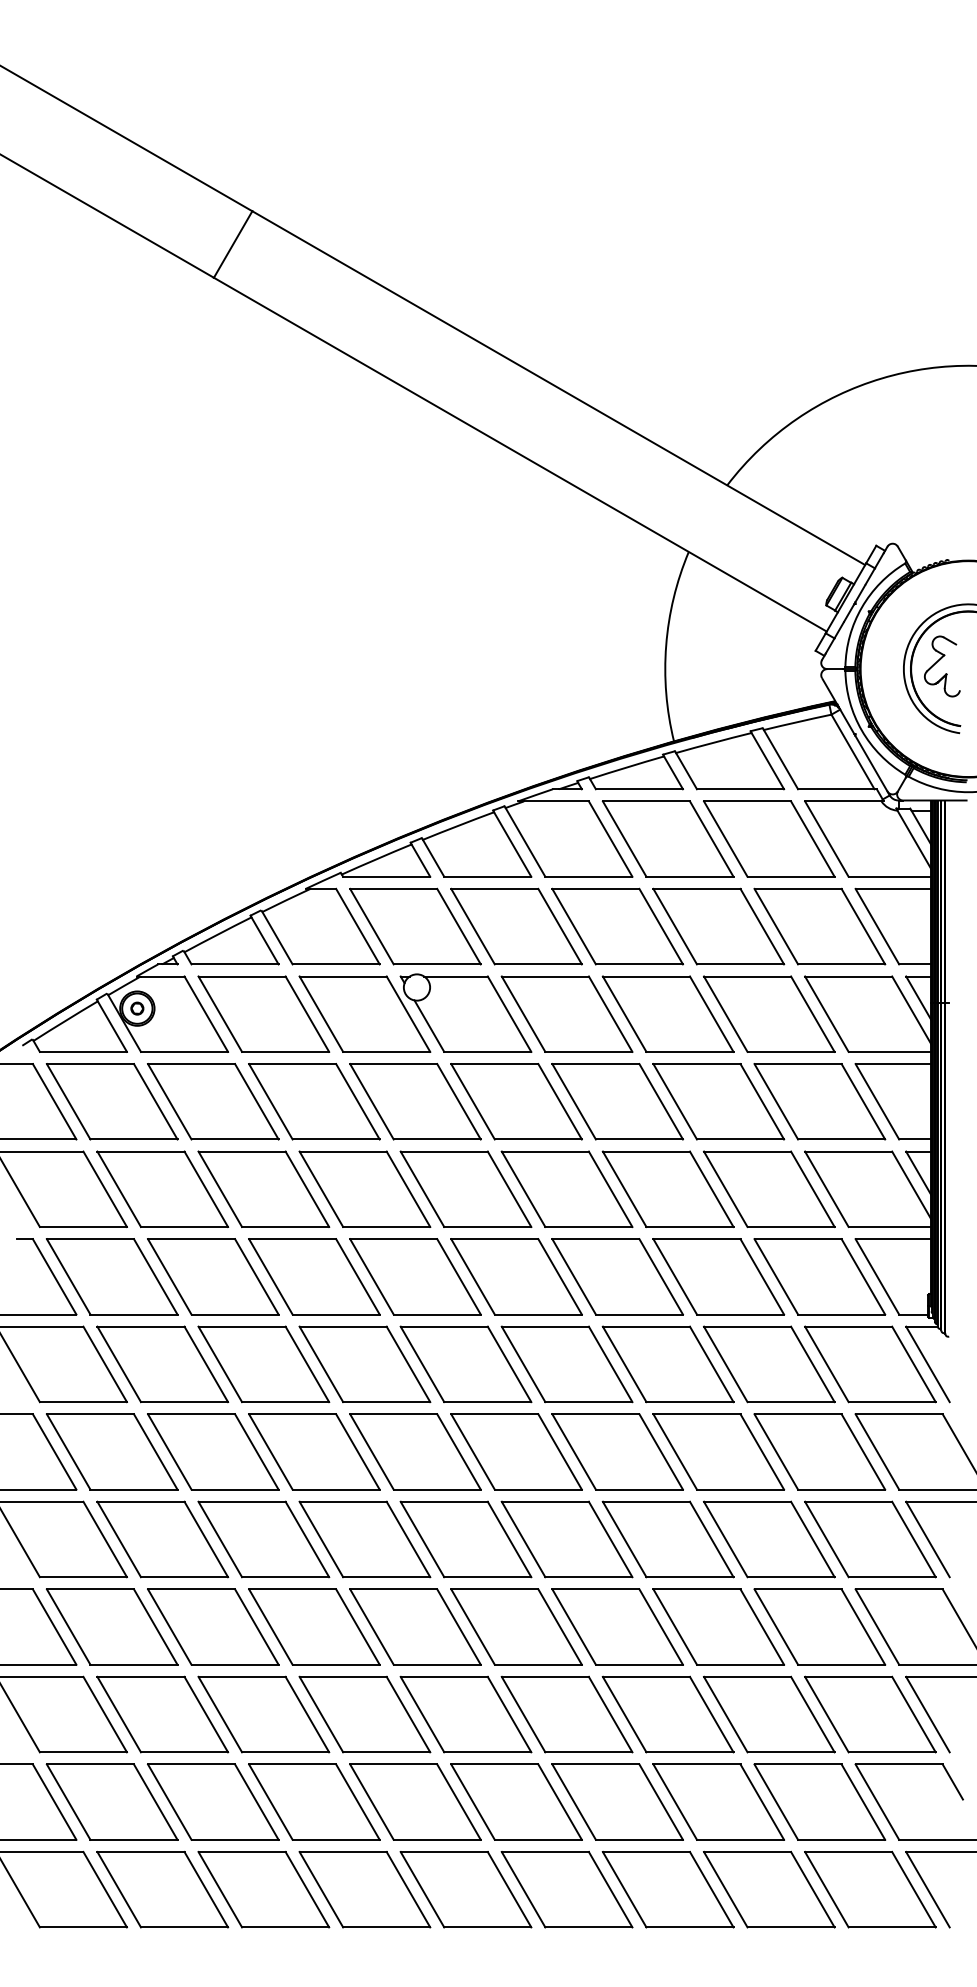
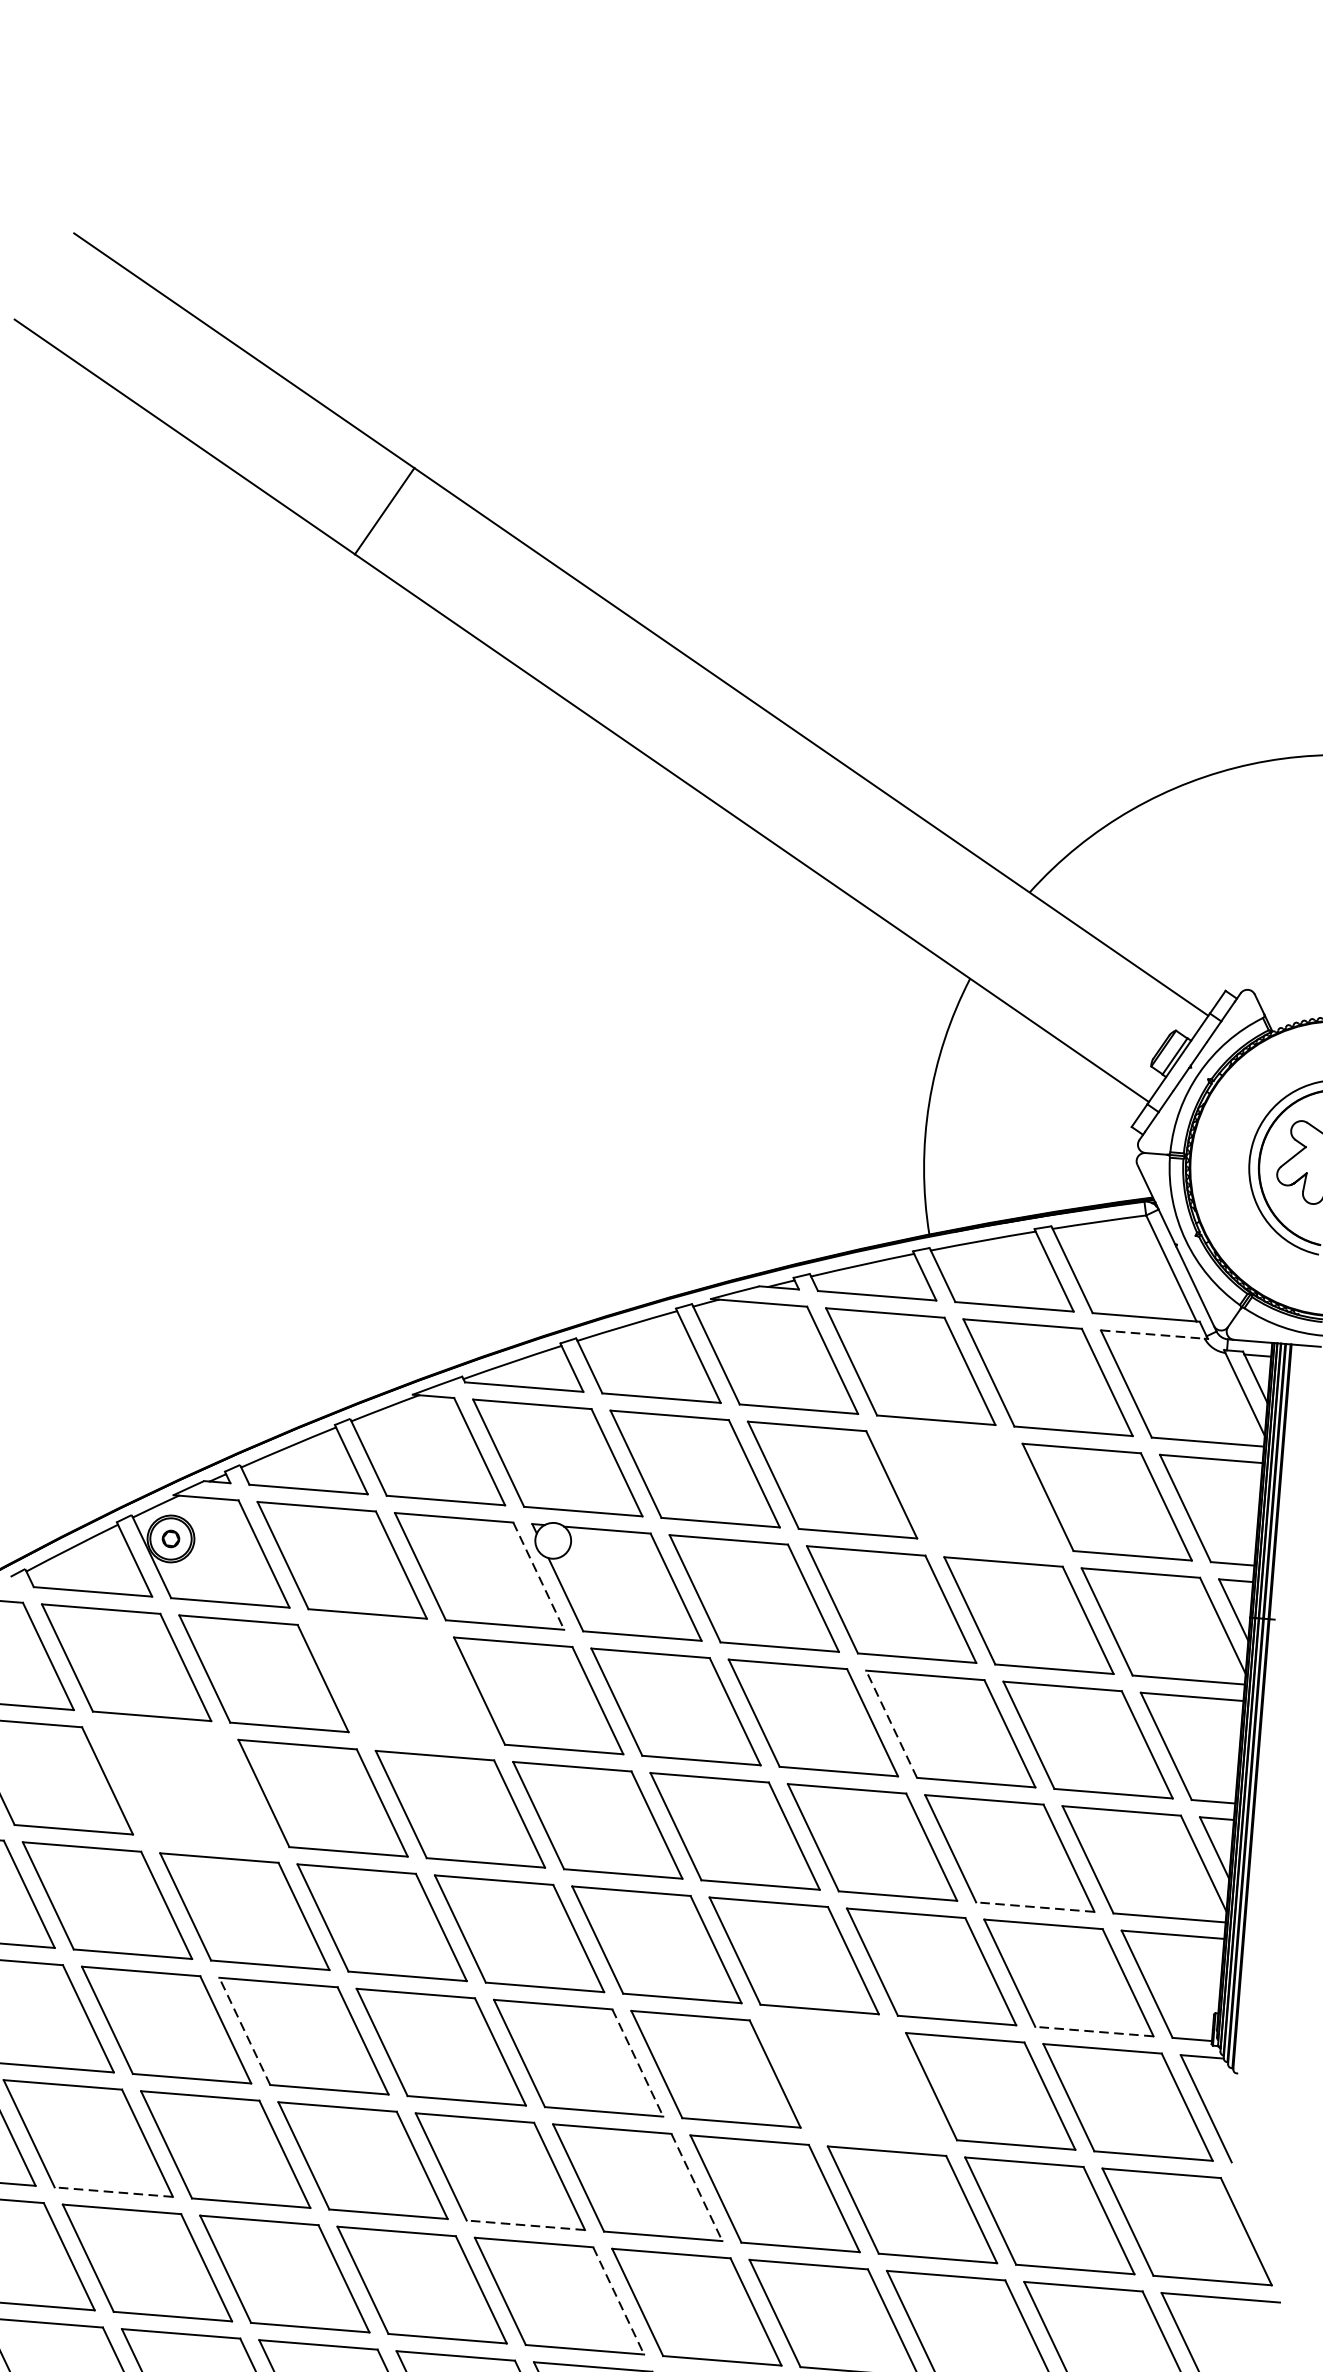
line: (843, 801) -> (1153, 1334), solid -> dashed
part: (718, 926) -> (969, 1490), removed
line: (408, 1014) -> (538, 1576), solid -> dashed
part: (314, 1101) -> (401, 1684), removed
line: (675, 1101) -> (892, 1723), solid -> dashed
part: (162, 1188) -> (185, 1786), removed
line: (791, 1227) -> (1035, 1907), solid -> dashed
line: (841, 1314) -> (1094, 2031), solid -> dashed
line: (220, 1364) -> (245, 2031), solid -> dashed
line: (509, 1364) -> (637, 2063), solid -> dashed
part: (667, 1364) -> (852, 2080), removed
line: (560, 1451) -> (697, 2186), solid -> dashed
line: (133, 1489) -> (113, 2191), solid -> dashed
line: (437, 1489) -> (526, 2225), solid -> dashed
line: (509, 1539) -> (618, 2300), solid -> dashed

